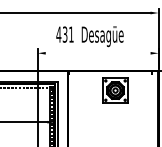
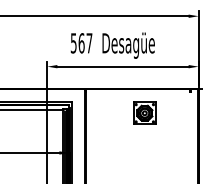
text: (65, 34) -> (81, 43), 431 -> 567
line: (97, 53) -> (122, 66), added
part: (115, 89) -> (144, 112), size x0.71

